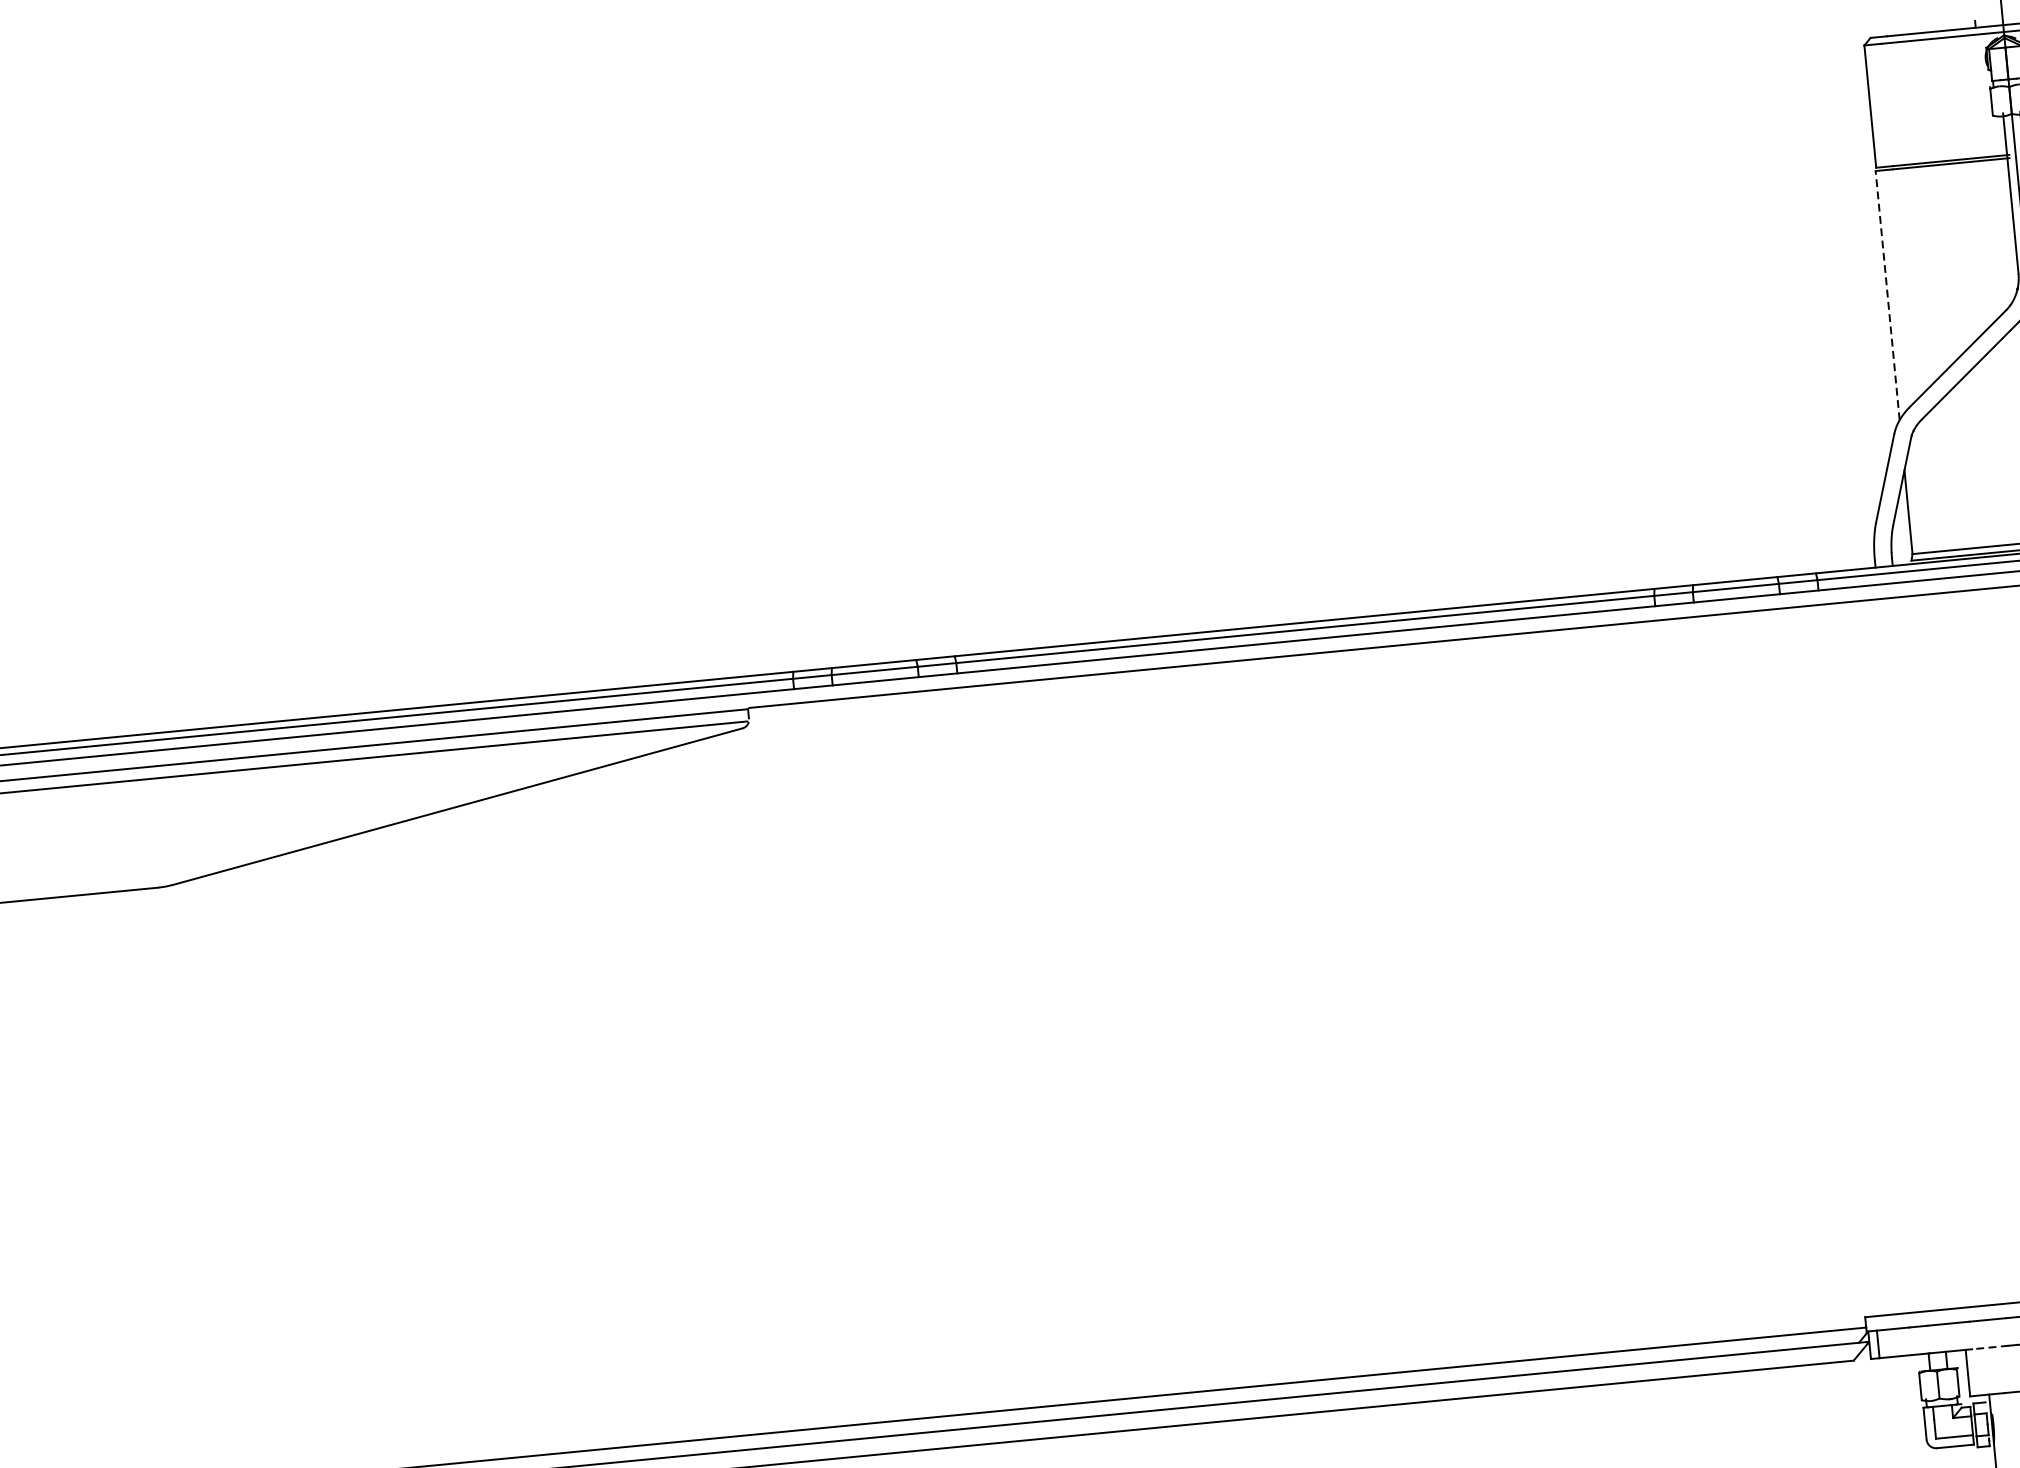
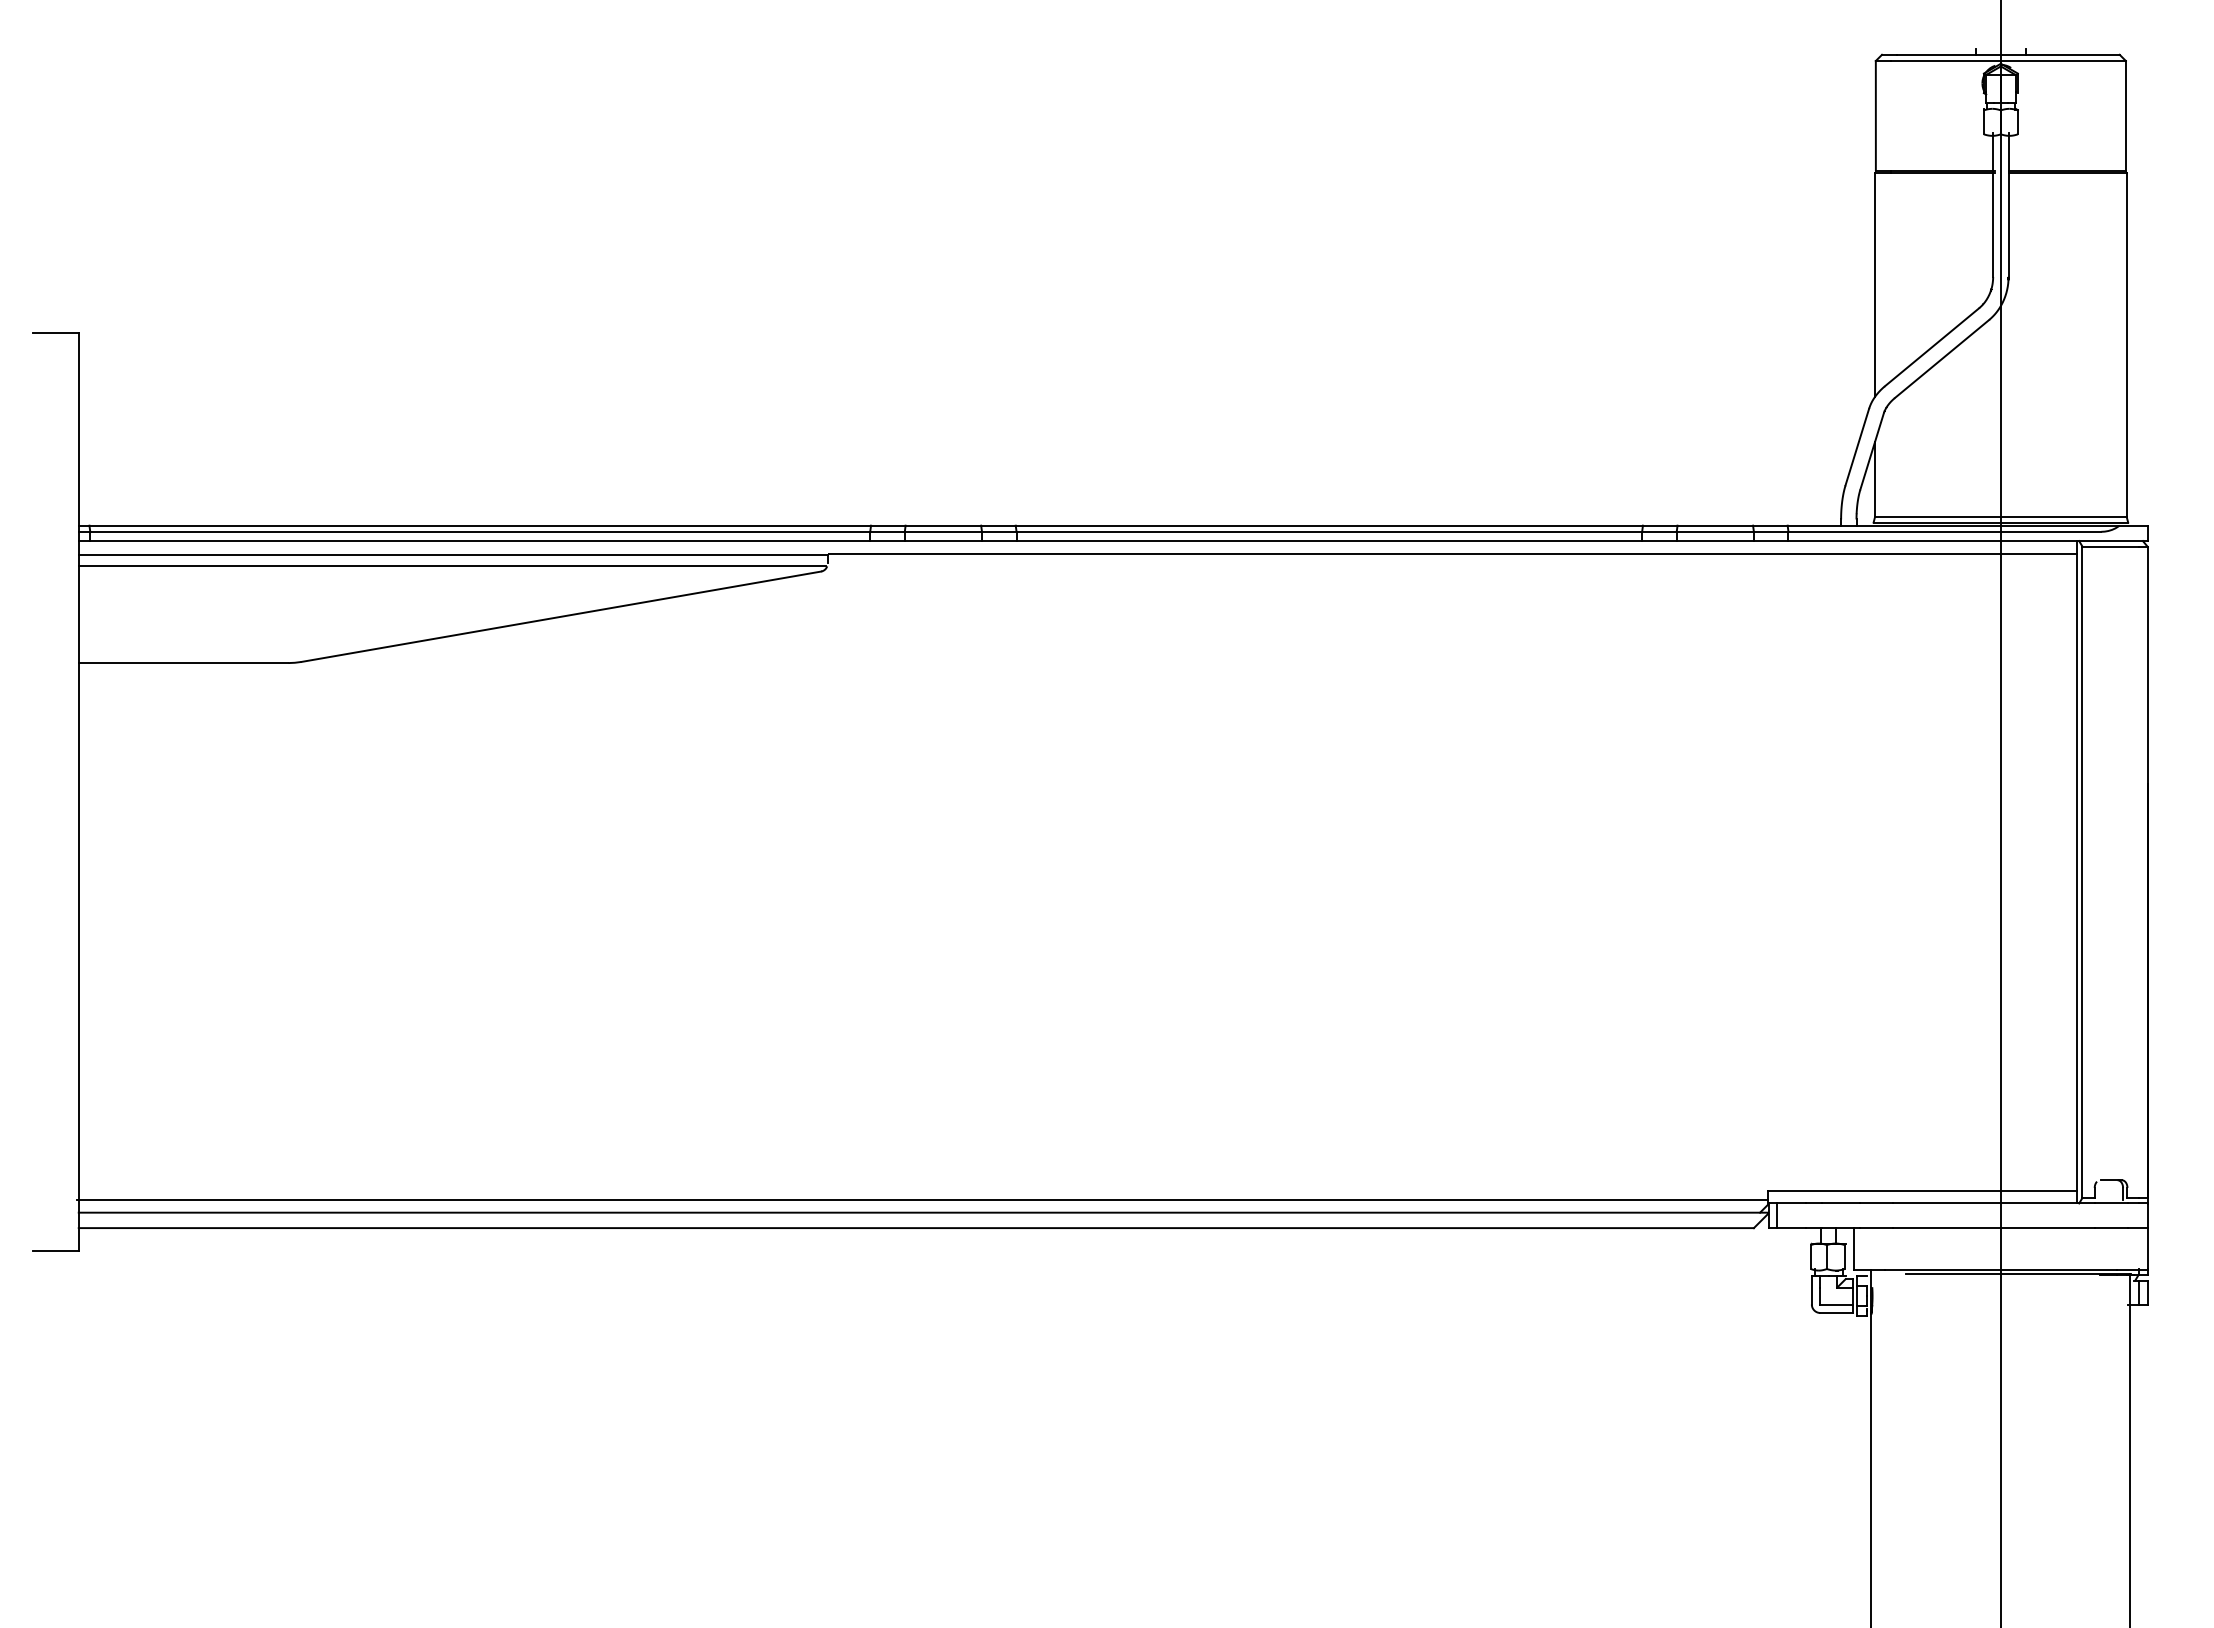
line: (1888, 295) -> (1875, 285), dashed -> solid
line: (1989, 1348) -> (1875, 1228), dashed -> solid

